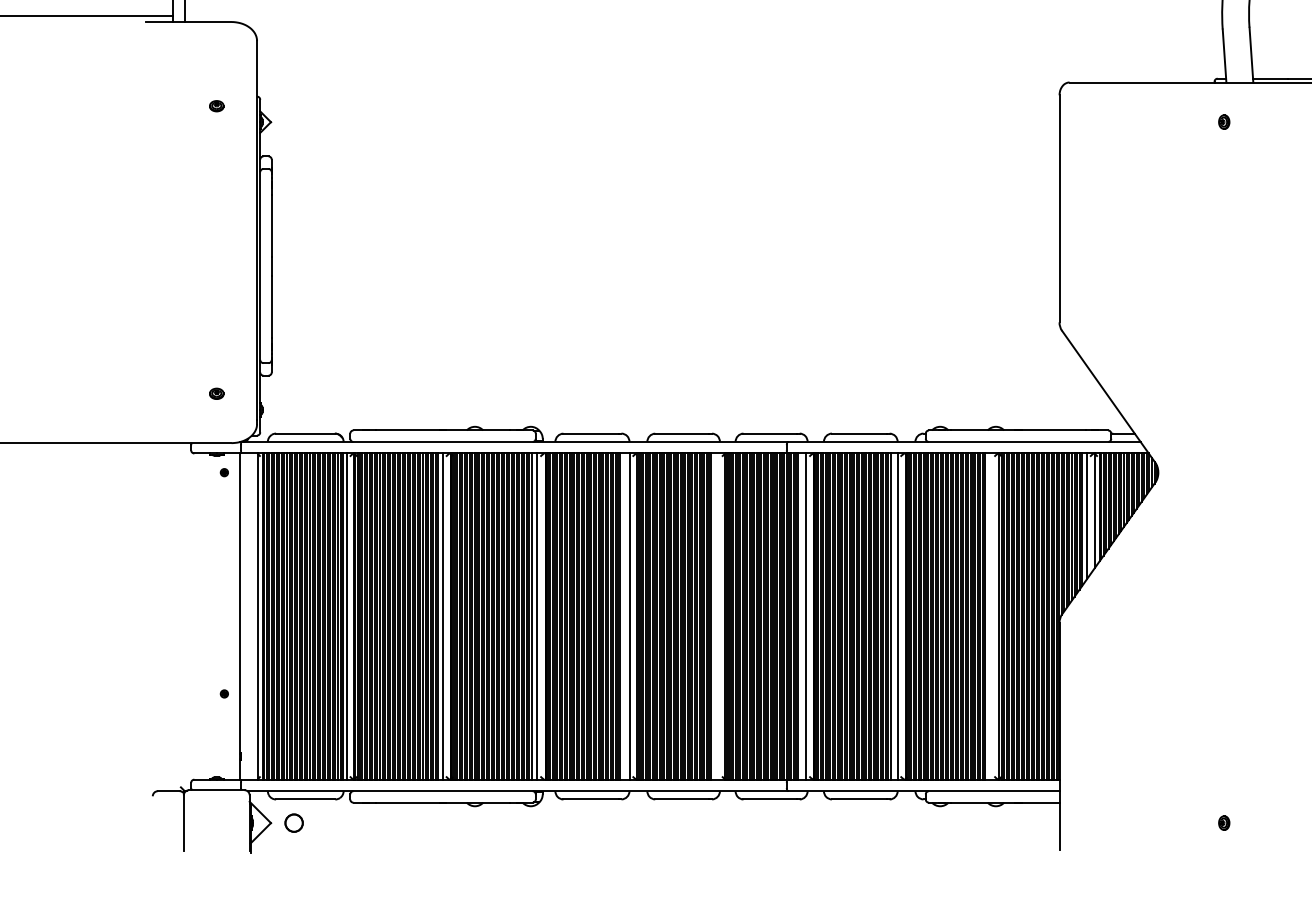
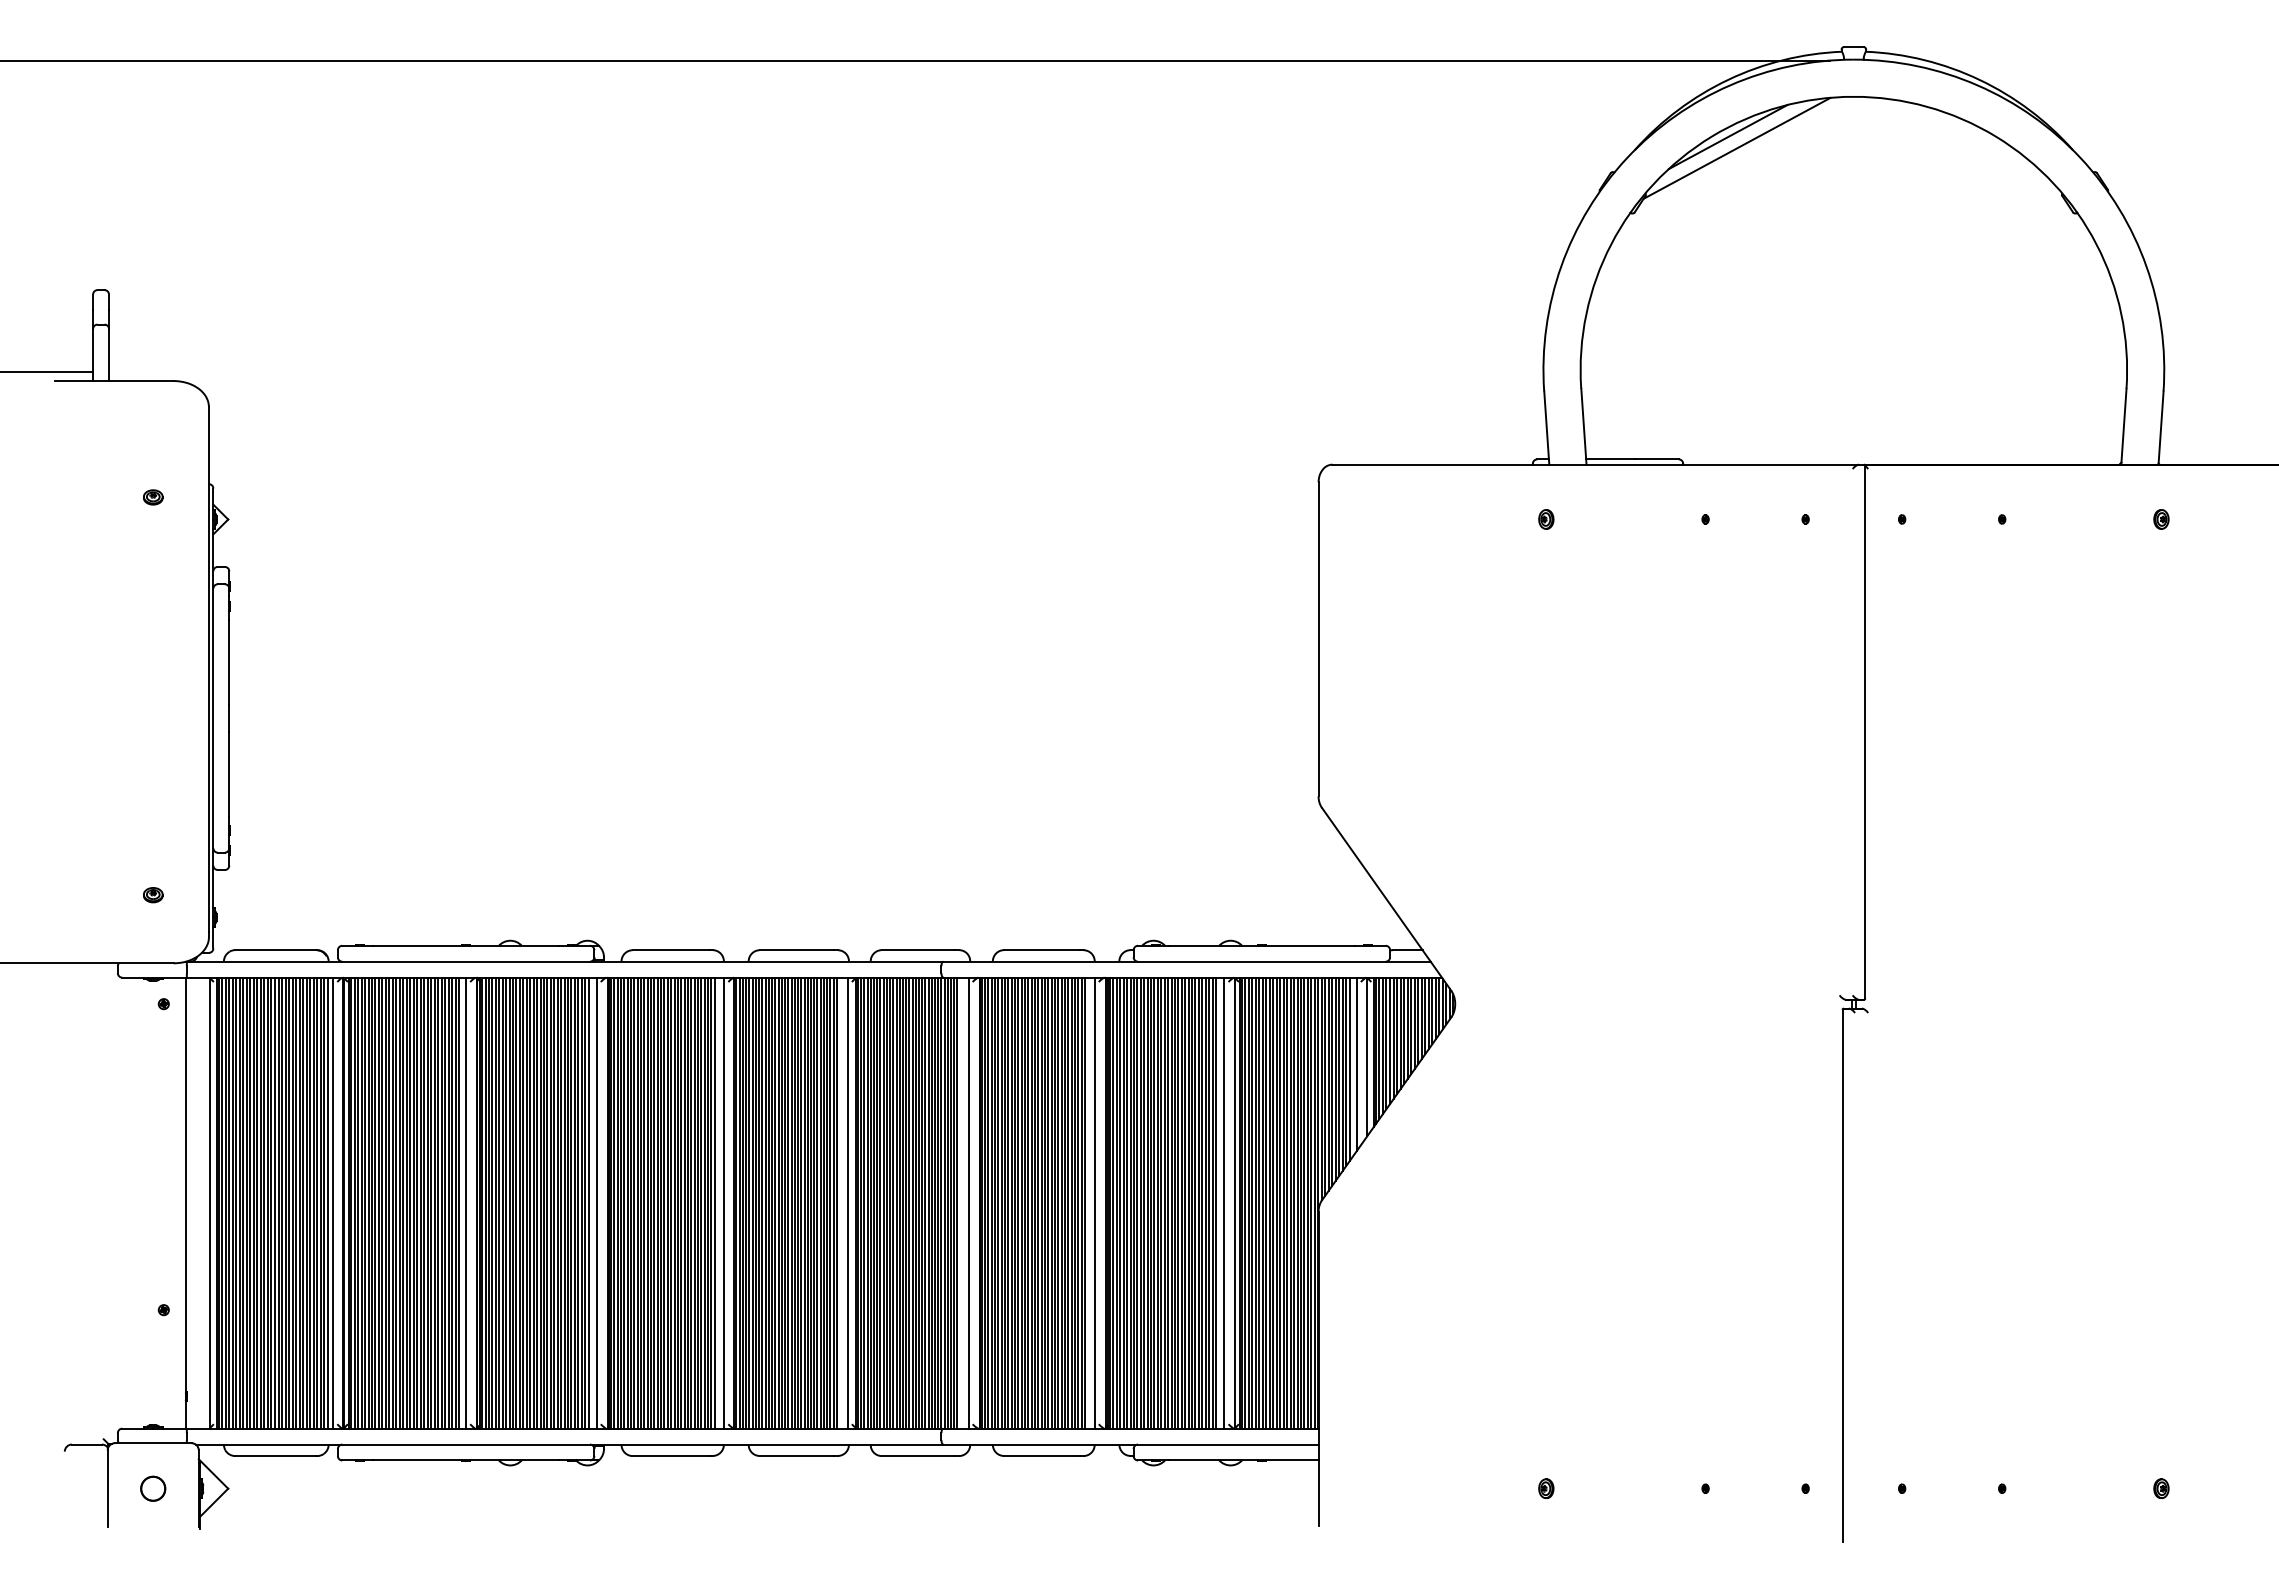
line: (622, 616) -> (714, 1202), added
line: (718, 616) -> (847, 1202), added
line: (991, 616) -> (1224, 1202), added
circle: (294, 822) -> (153, 1488), moved

